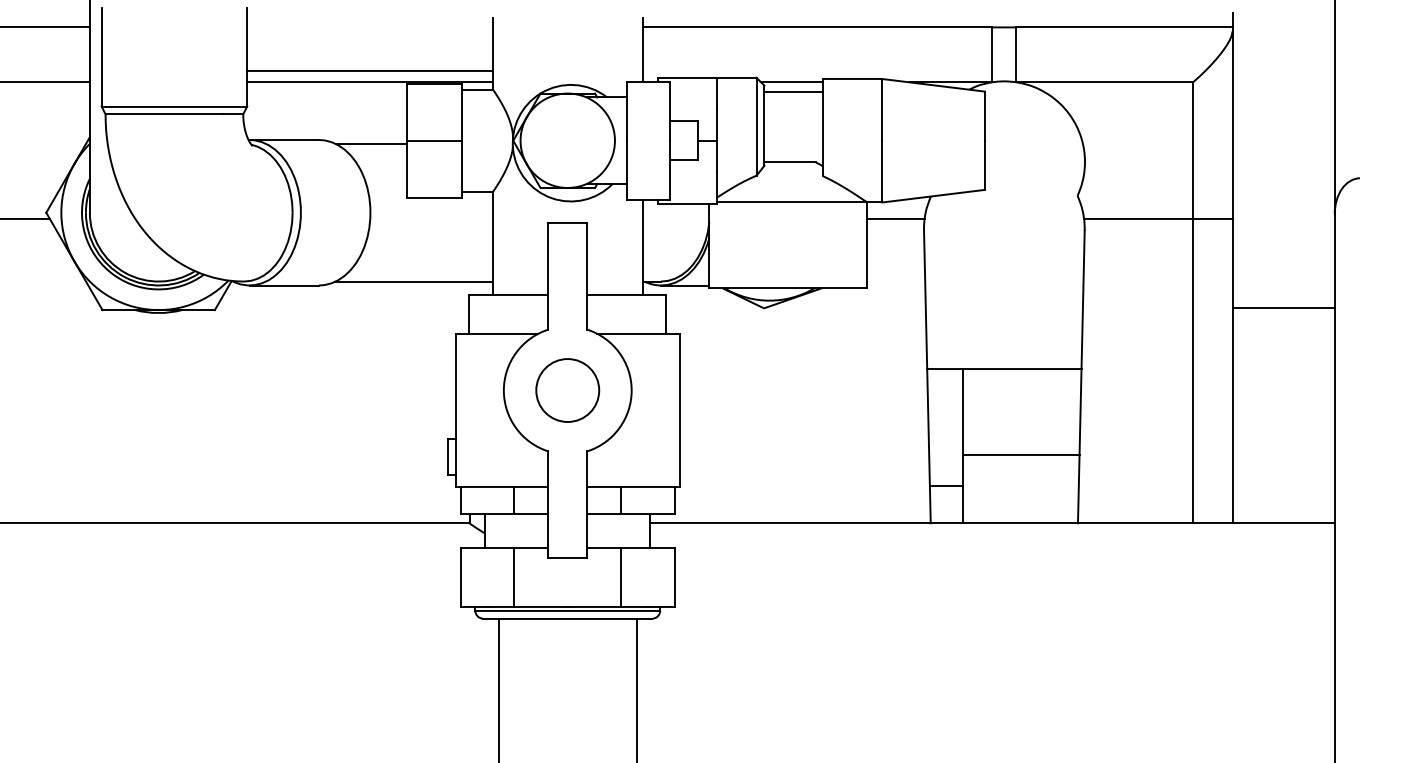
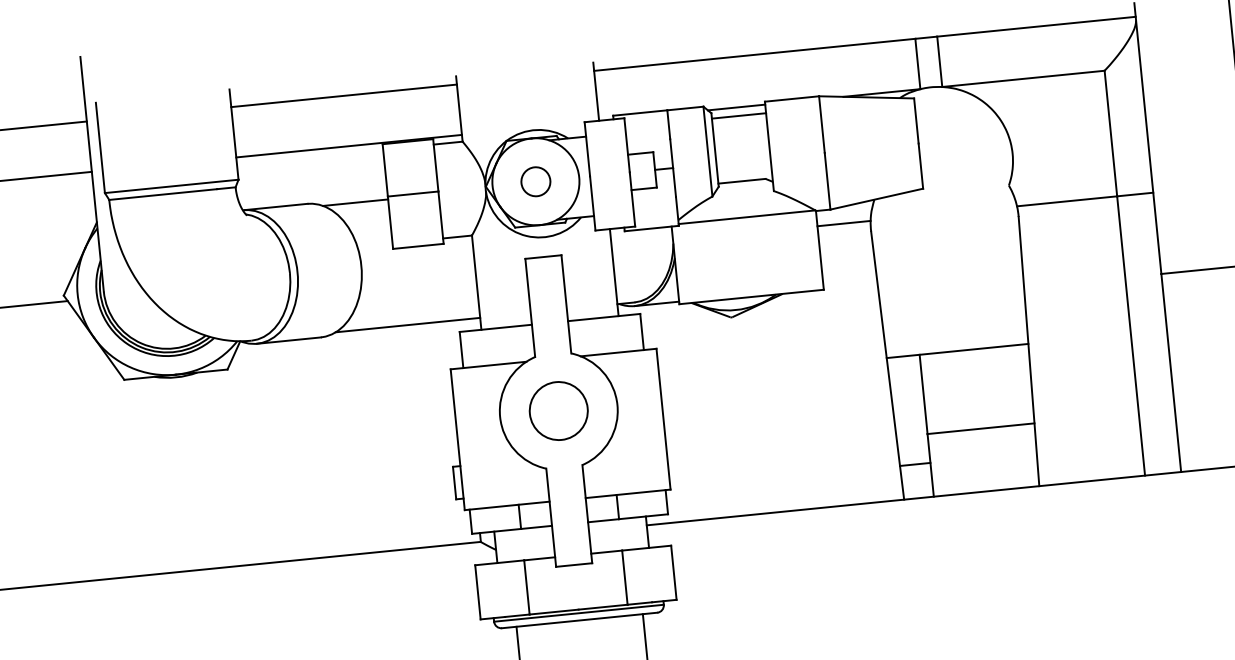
line: (370, 71) -> (344, 95), moved
circle: (567, 140) -> (535, 181), added

